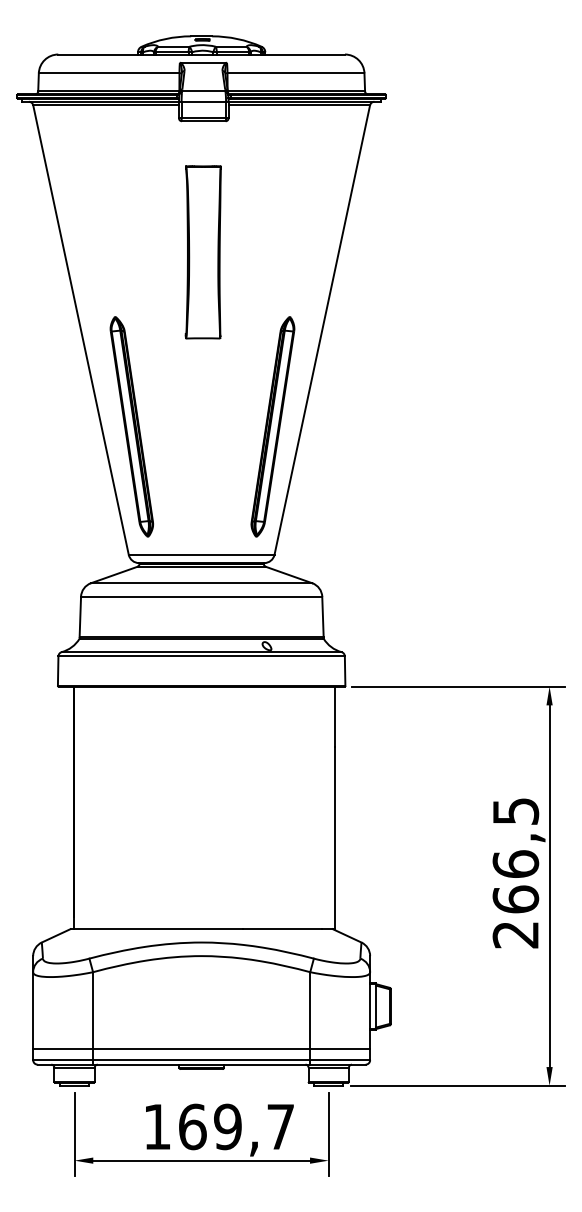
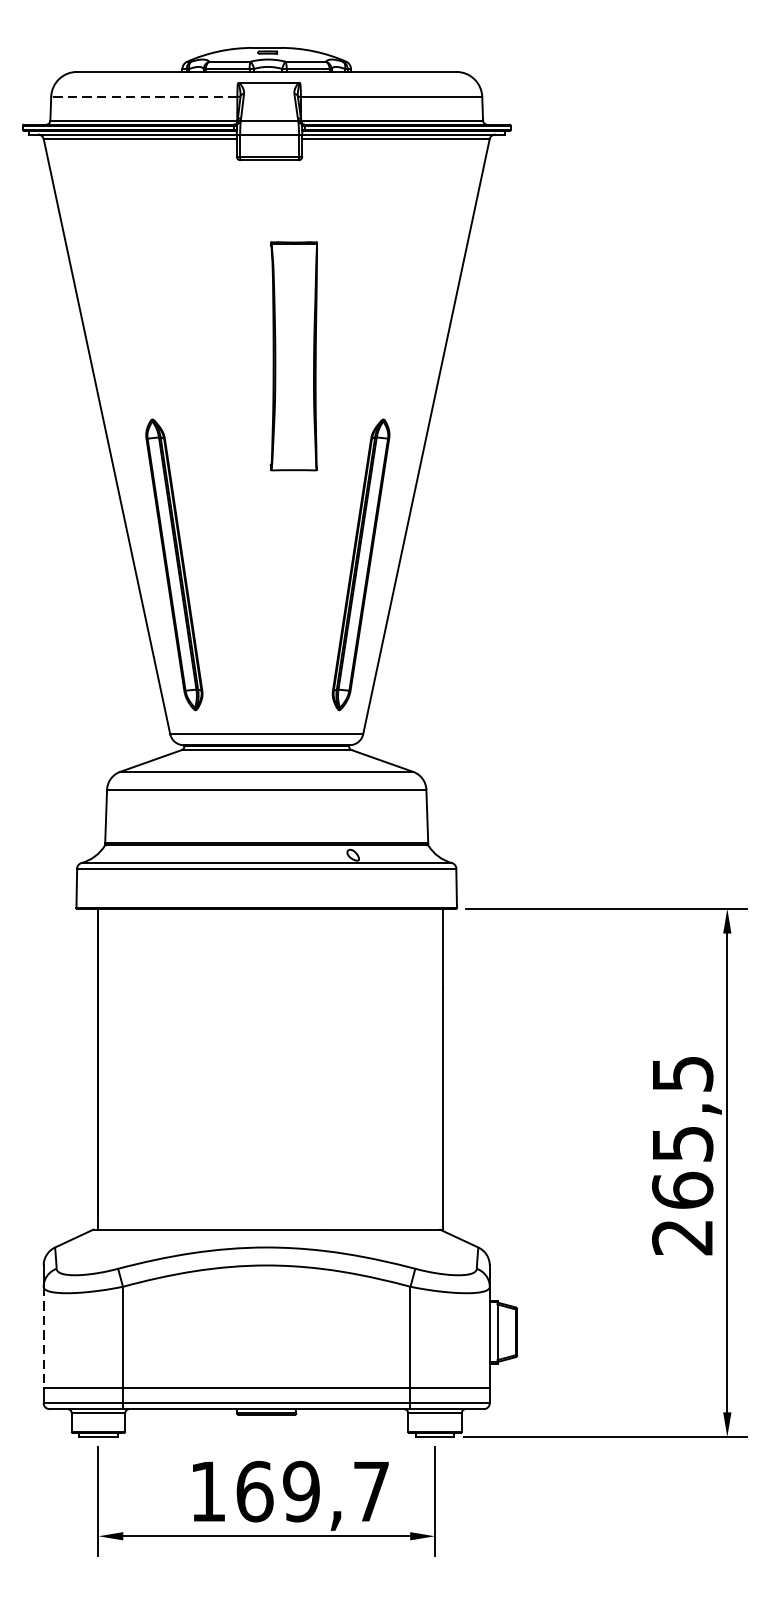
line: (108, 73) -> (143, 97), solid -> dashed
part: (202, 252) -> (292, 356), moved
text: (515, 863) -> (682, 1142), 266,5 -> 265,5
line: (33, 1011) -> (44, 1338), solid -> dashed

